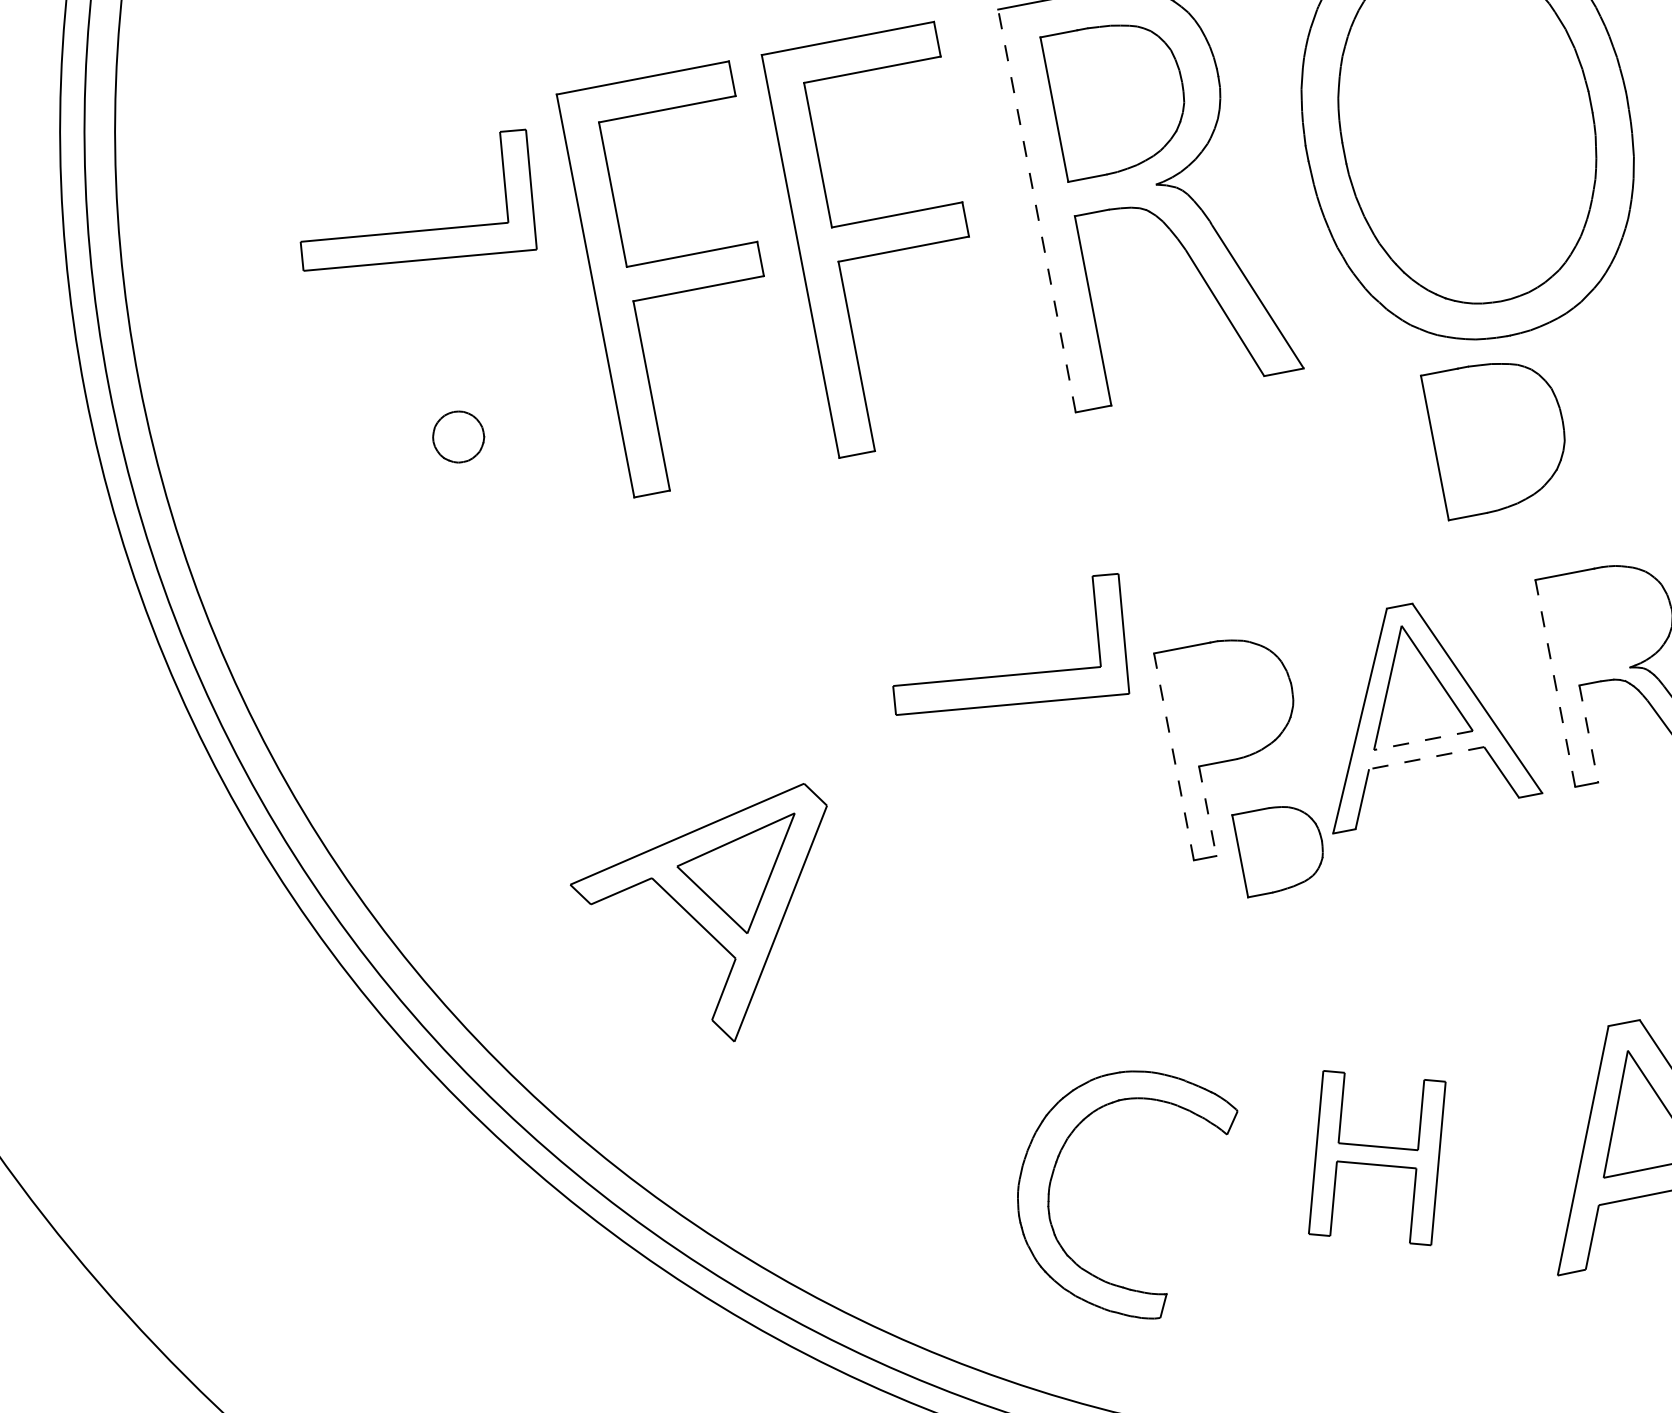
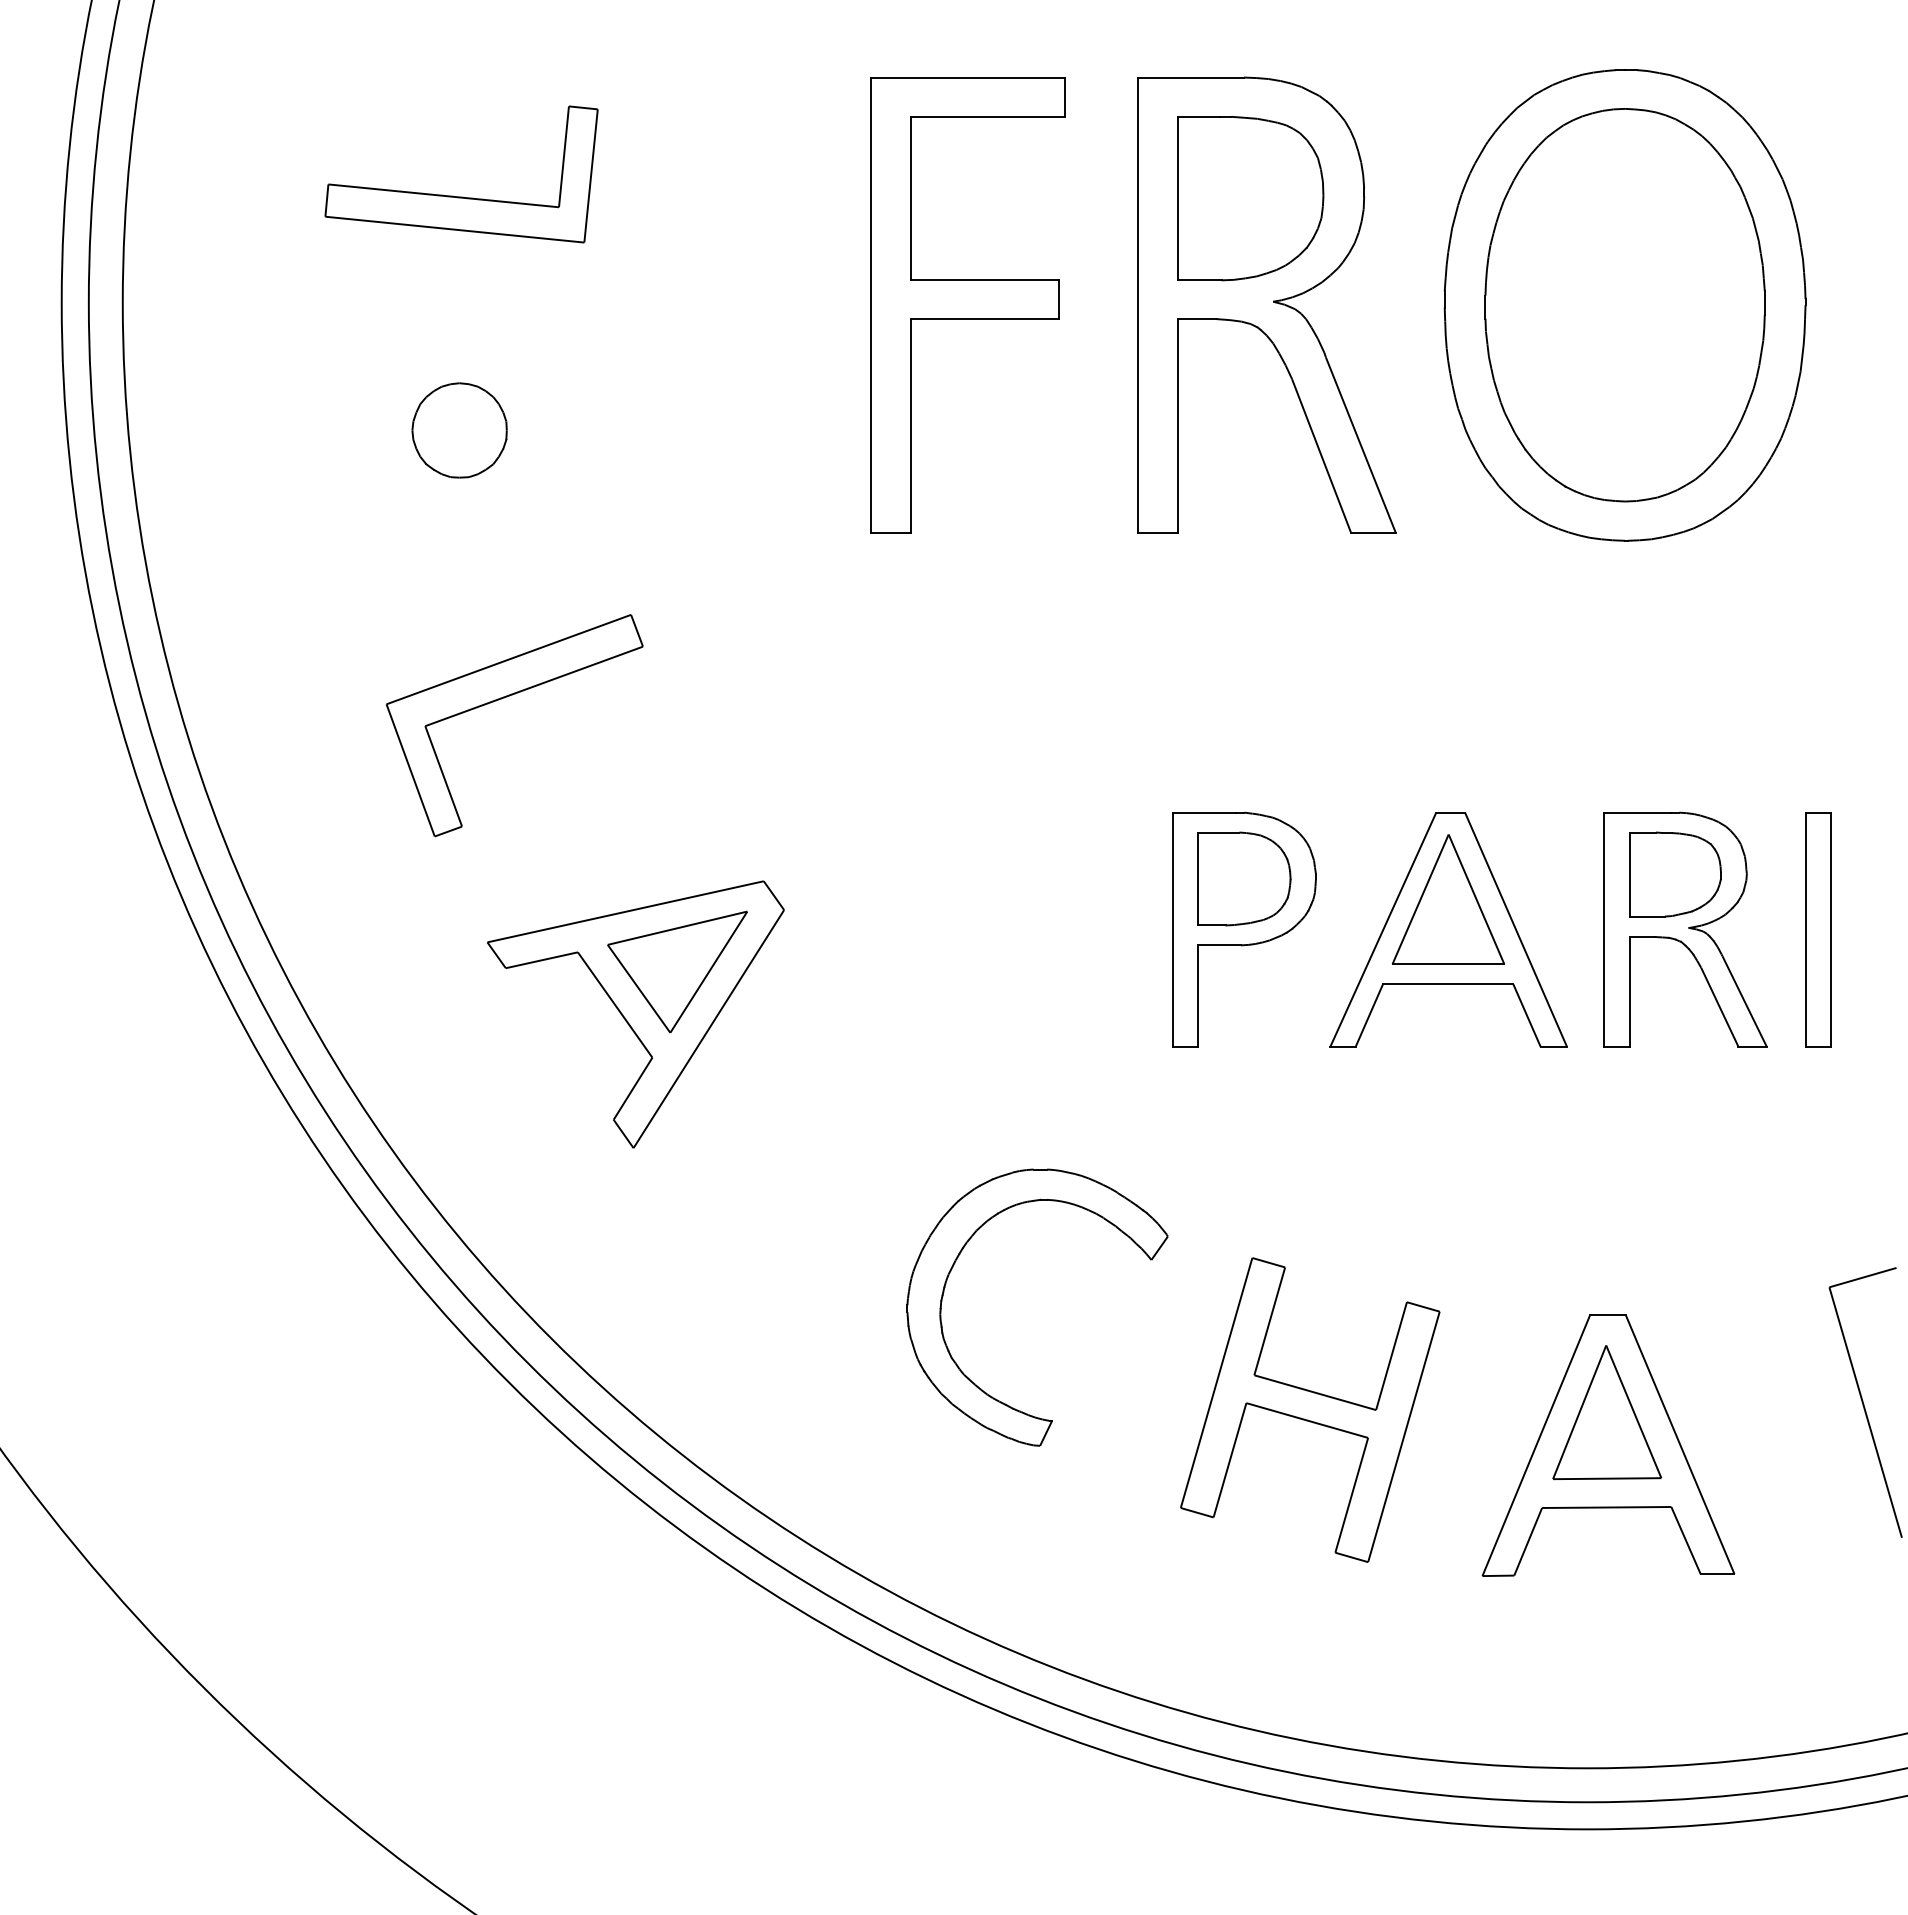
line: (1037, 210) -> (1138, 305), dashed -> solid
part: (681, 279) -> (735, 305), removed
part: (1498, 435) -> (1594, 647), removed
part: (458, 437) -> (459, 430), size x1.67
part: (1608, 622) -> (1675, 874), added
part: (543, 666) -> (504, 698), added
part: (1012, 674) -> (1014, 805), removed
line: (1555, 683) -> (1604, 929), dashed -> solid
line: (1589, 733) -> (1630, 991), dashed -> solid
line: (1423, 740) -> (1448, 964), dashed -> solid
line: (1173, 756) -> (1172, 929), dashed -> solid
line: (1426, 758) -> (1447, 984), dashed -> solid
line: (1208, 811) -> (1198, 996), dashed -> solid
part: (1281, 847) -> (1244, 878), moved
part: (1377, 1157) -> (1310, 1409), size x1.43
part: (1053, 1173) -> (954, 1265), moved

